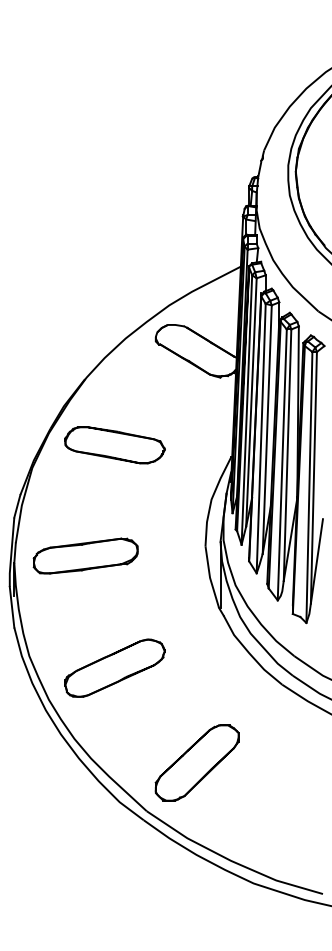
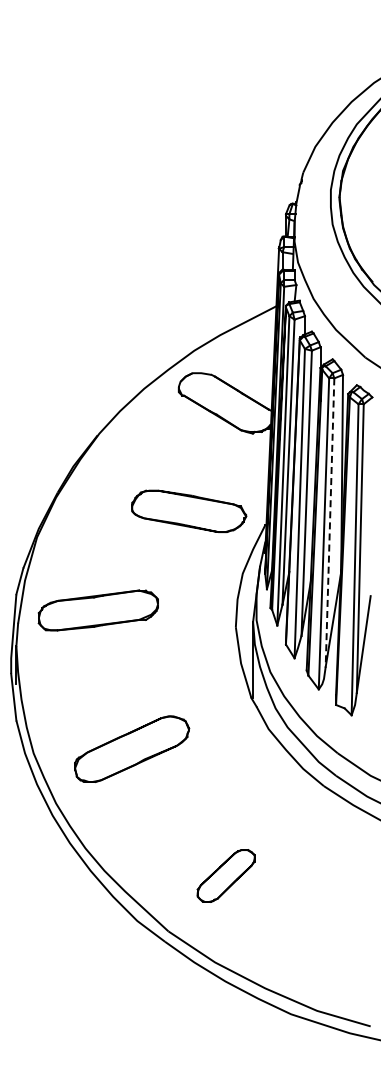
part: (115, 445) -> (189, 511), moved
line: (287, 455) -> (330, 523), solid -> dashed
part: (84, 556) -> (97, 610), moved
part: (115, 667) -> (132, 748), moved
part: (196, 762) -> (225, 875), size x0.6

